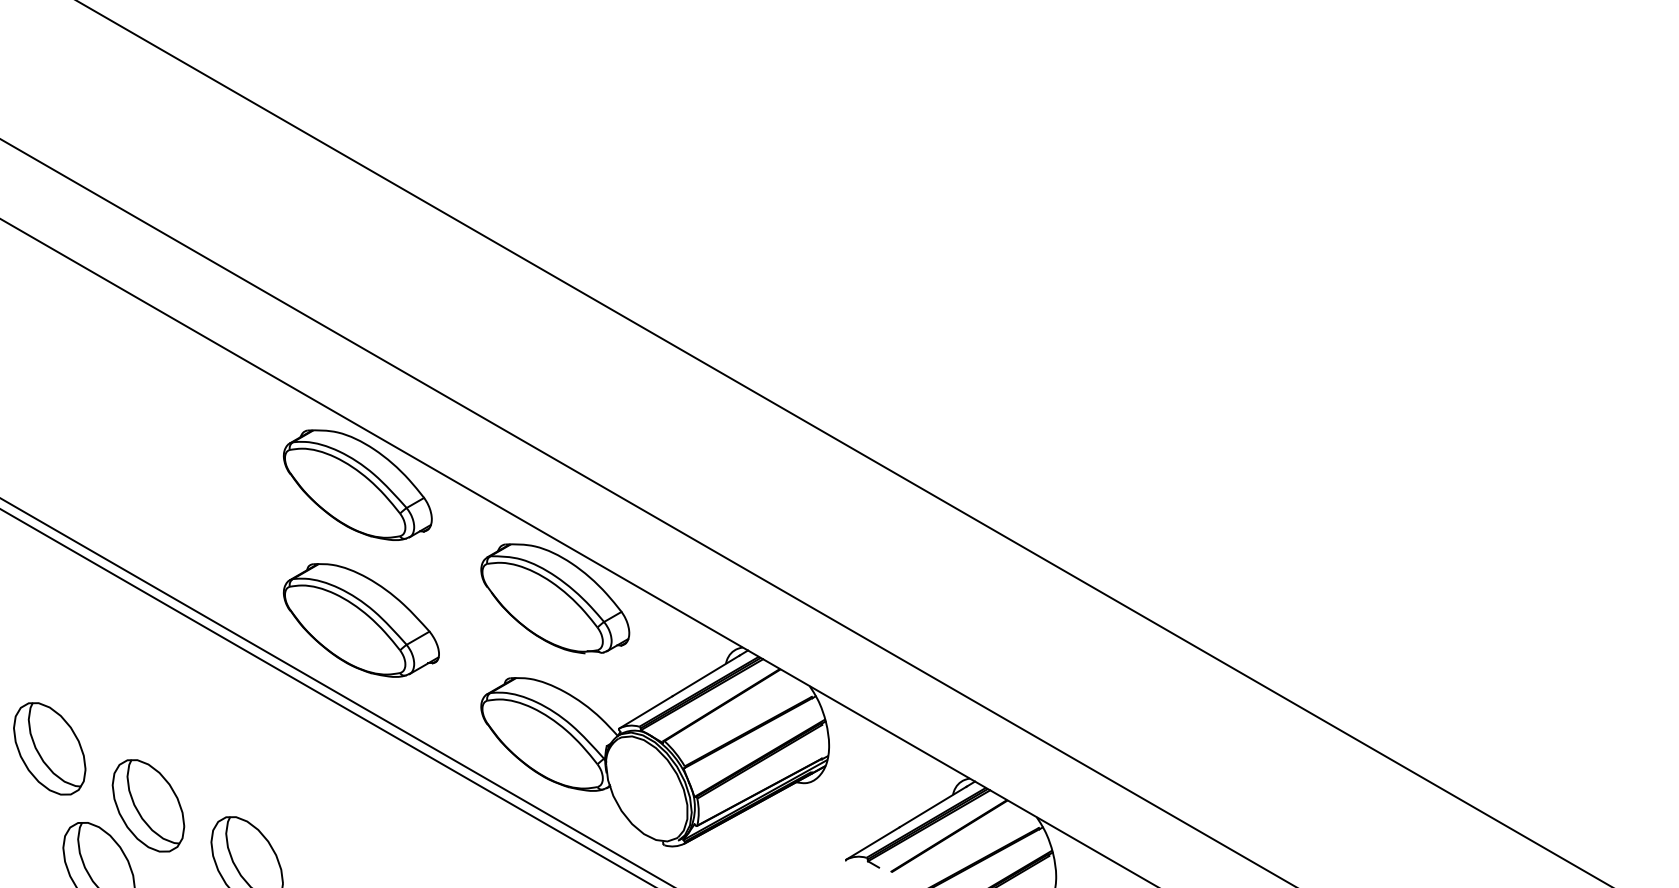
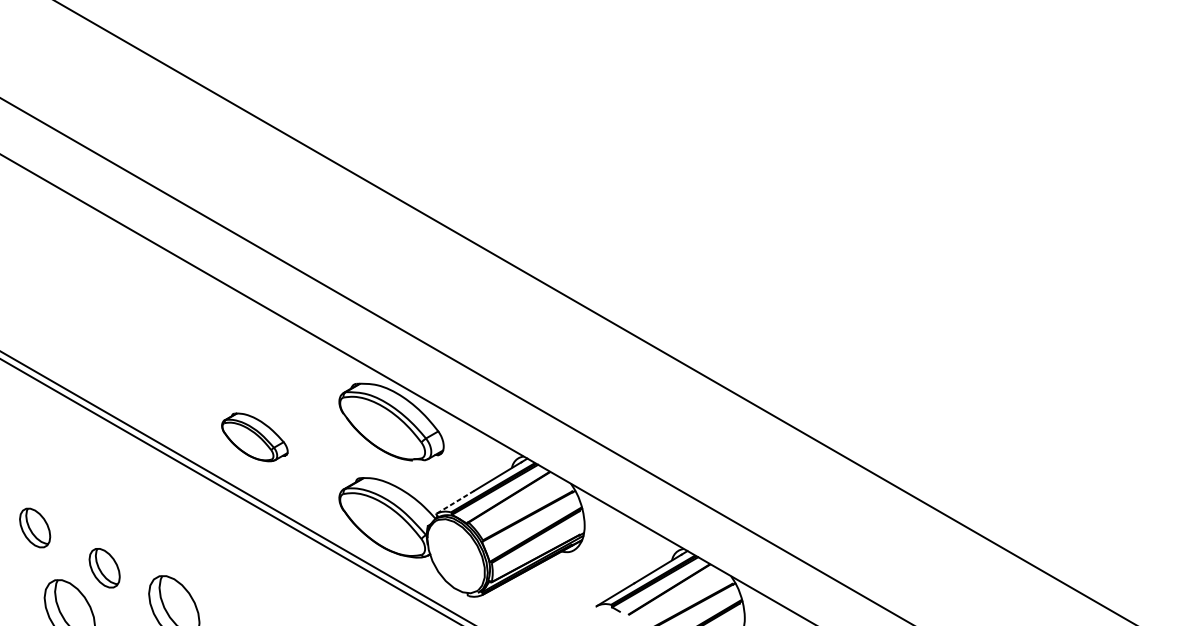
part: (357, 484) -> (252, 341), removed
part: (361, 620) -> (254, 437), size x0.6
line: (645, 712) -> (455, 502), solid -> dashed
part: (49, 748) -> (34, 527), size x0.6
part: (148, 805) -> (104, 567), size x0.6

